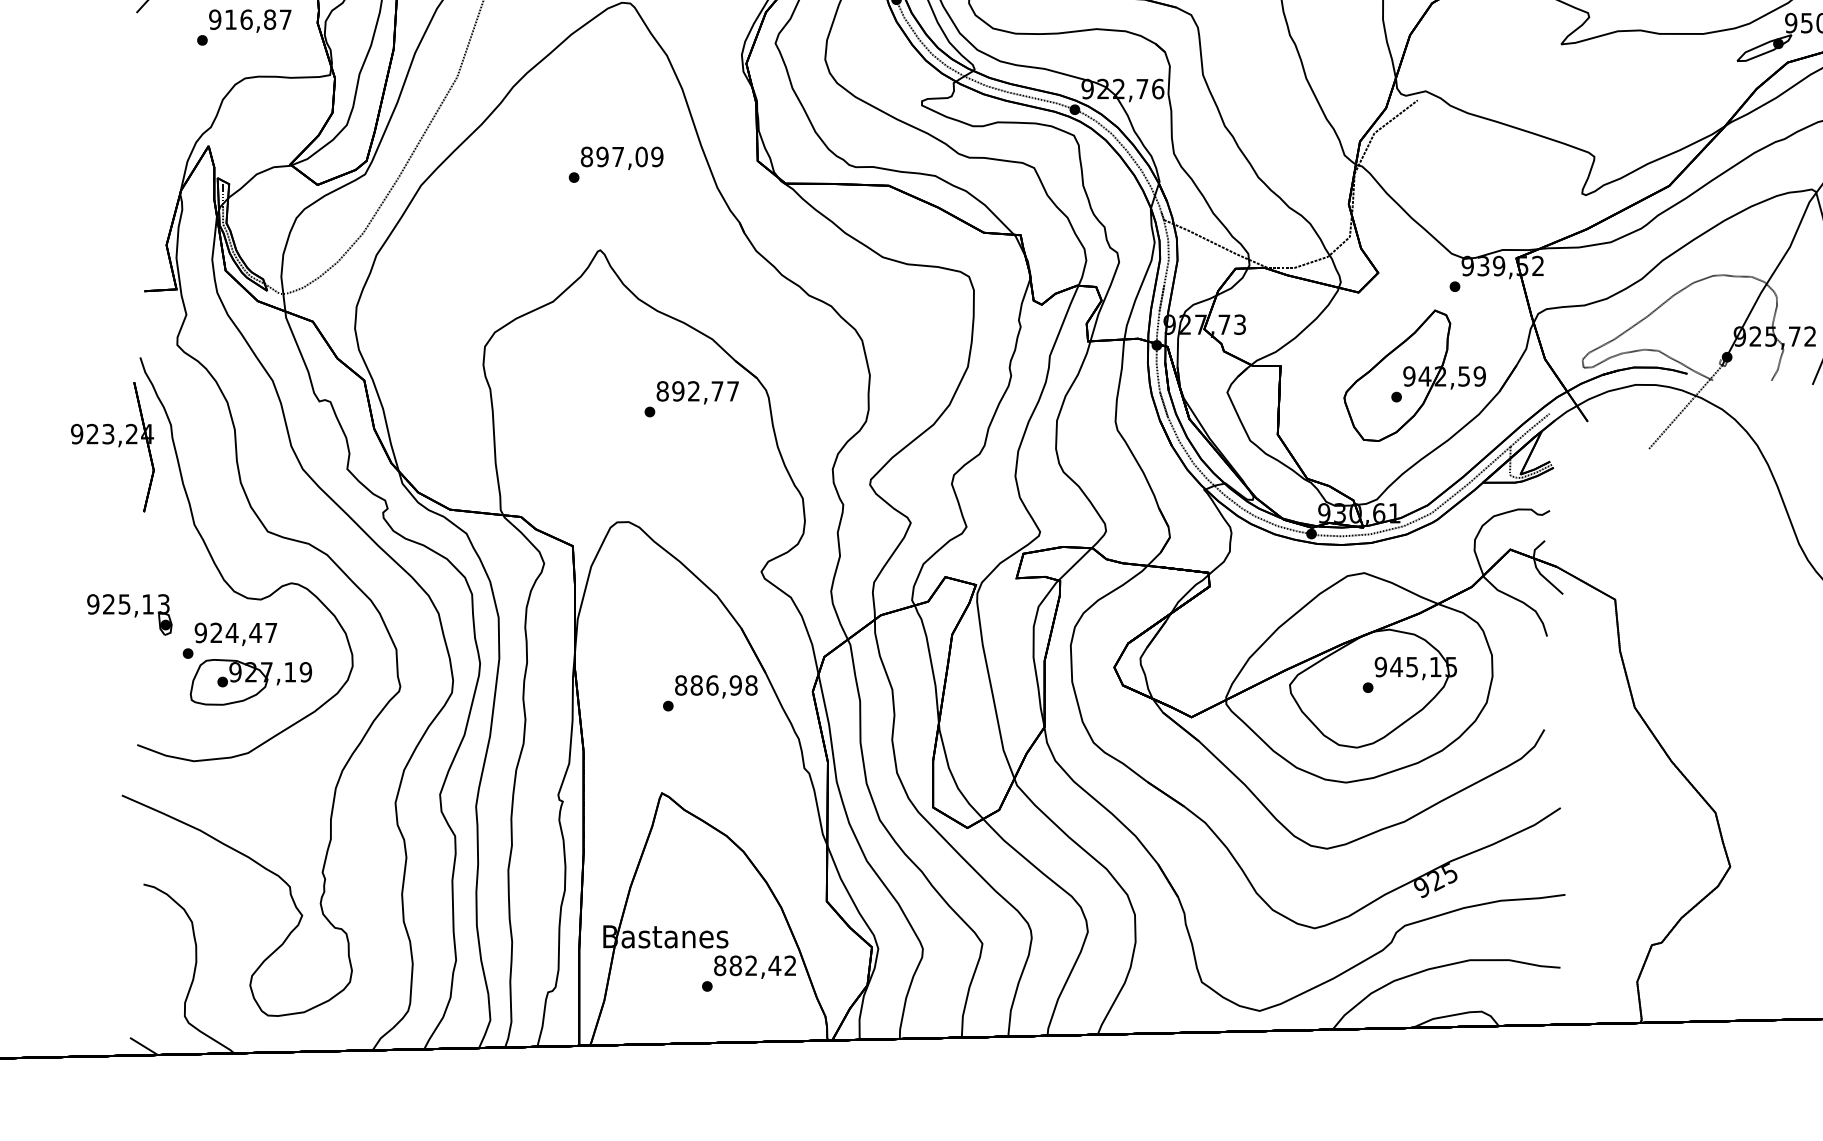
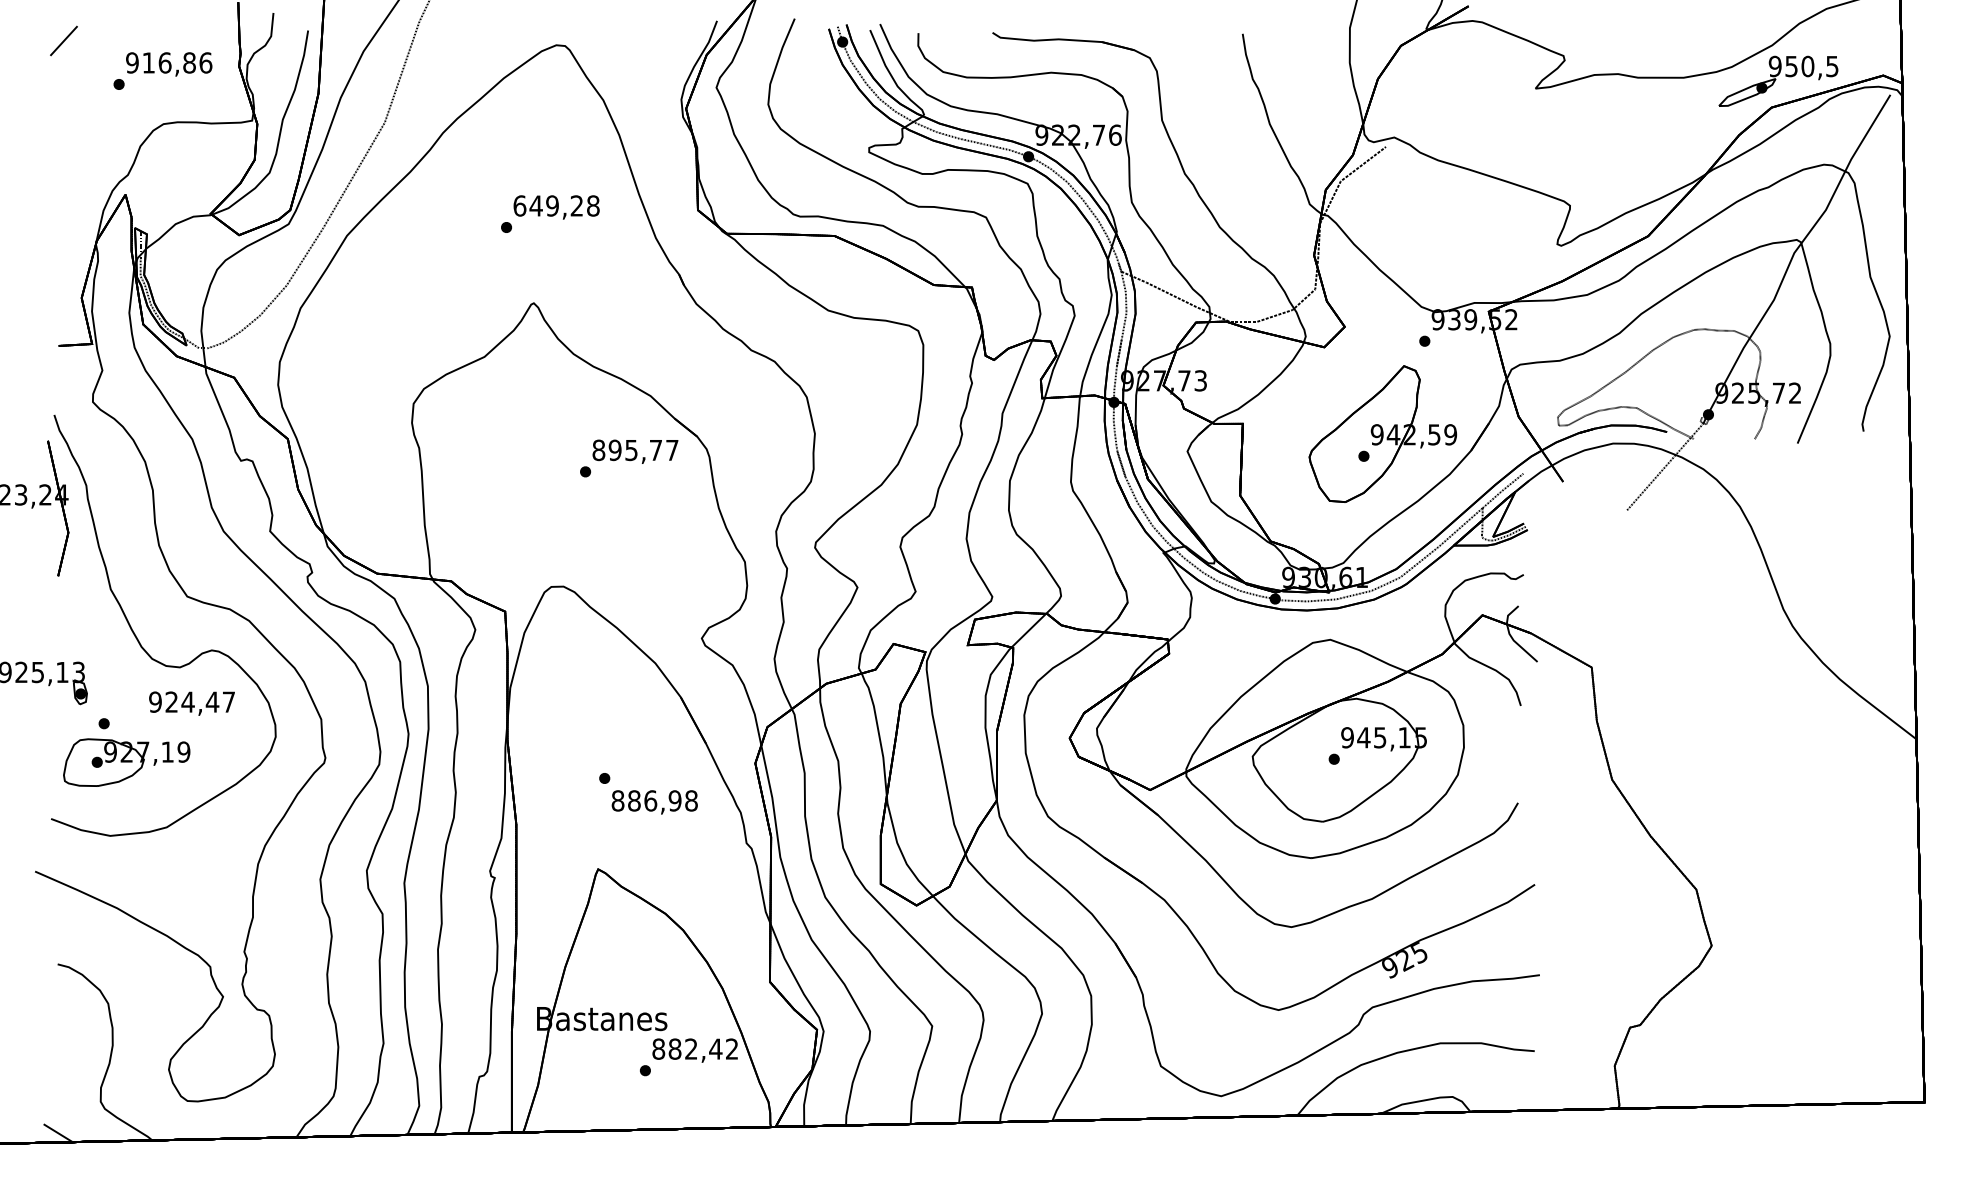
text: (285, 19) -> (205, 62), 916,87 -> 916,86
text: (622, 156) -> (556, 205), 897,09 -> 649,28
text: (693, 391) -> (631, 450), 892,77 -> 895,77
text: (235, 634) -> (191, 703), moved
part: (250, 682) -> (126, 762), moved
text: (716, 686) -> (654, 802), moved

